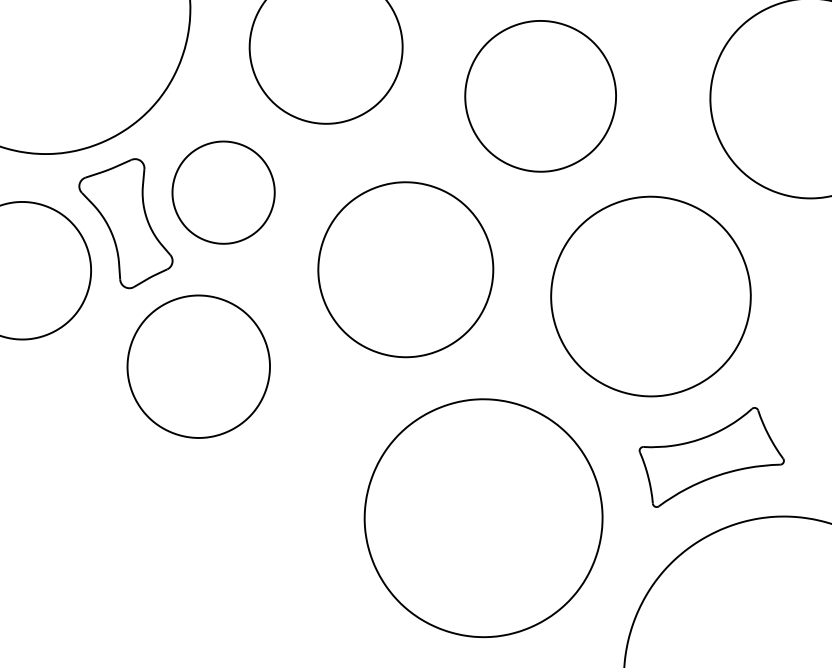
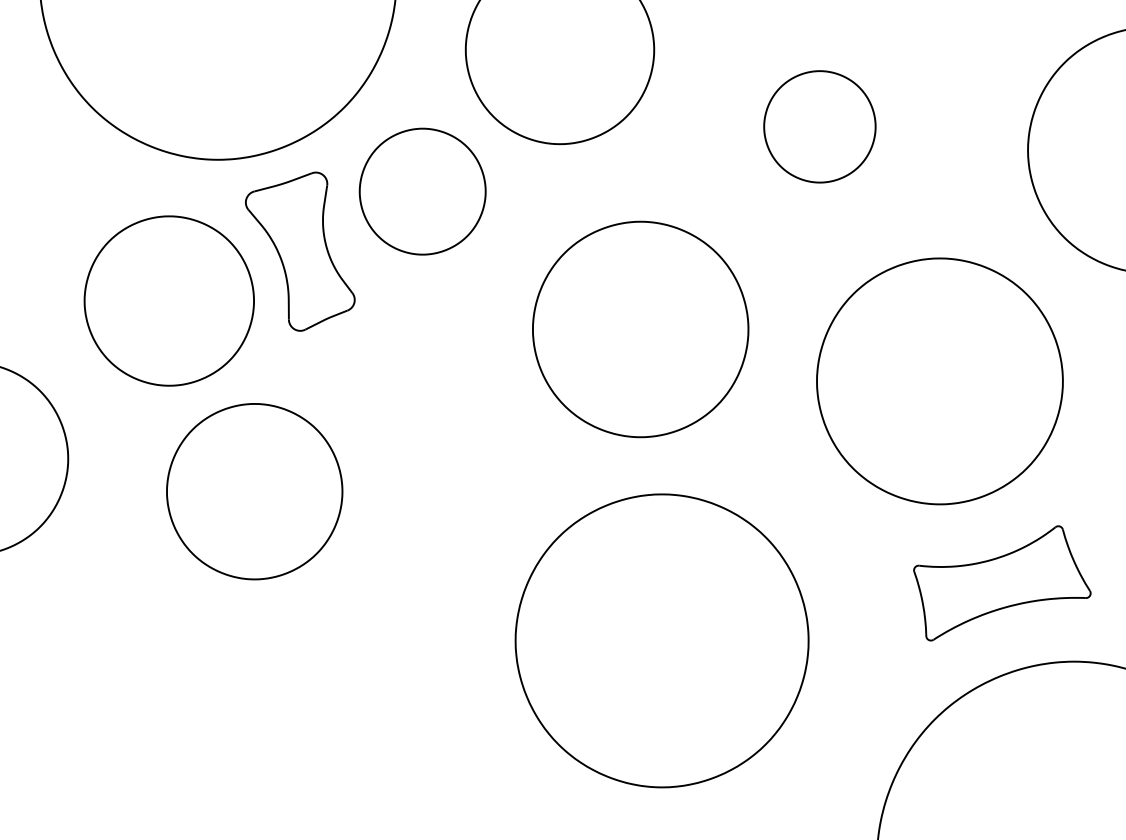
part: (540, 96) -> (819, 126), size x0.6
part: (223, 192) -> (422, 191), moved
part: (198, 366) -> (254, 491), moved
part: (483, 517) -> (661, 640), moved

